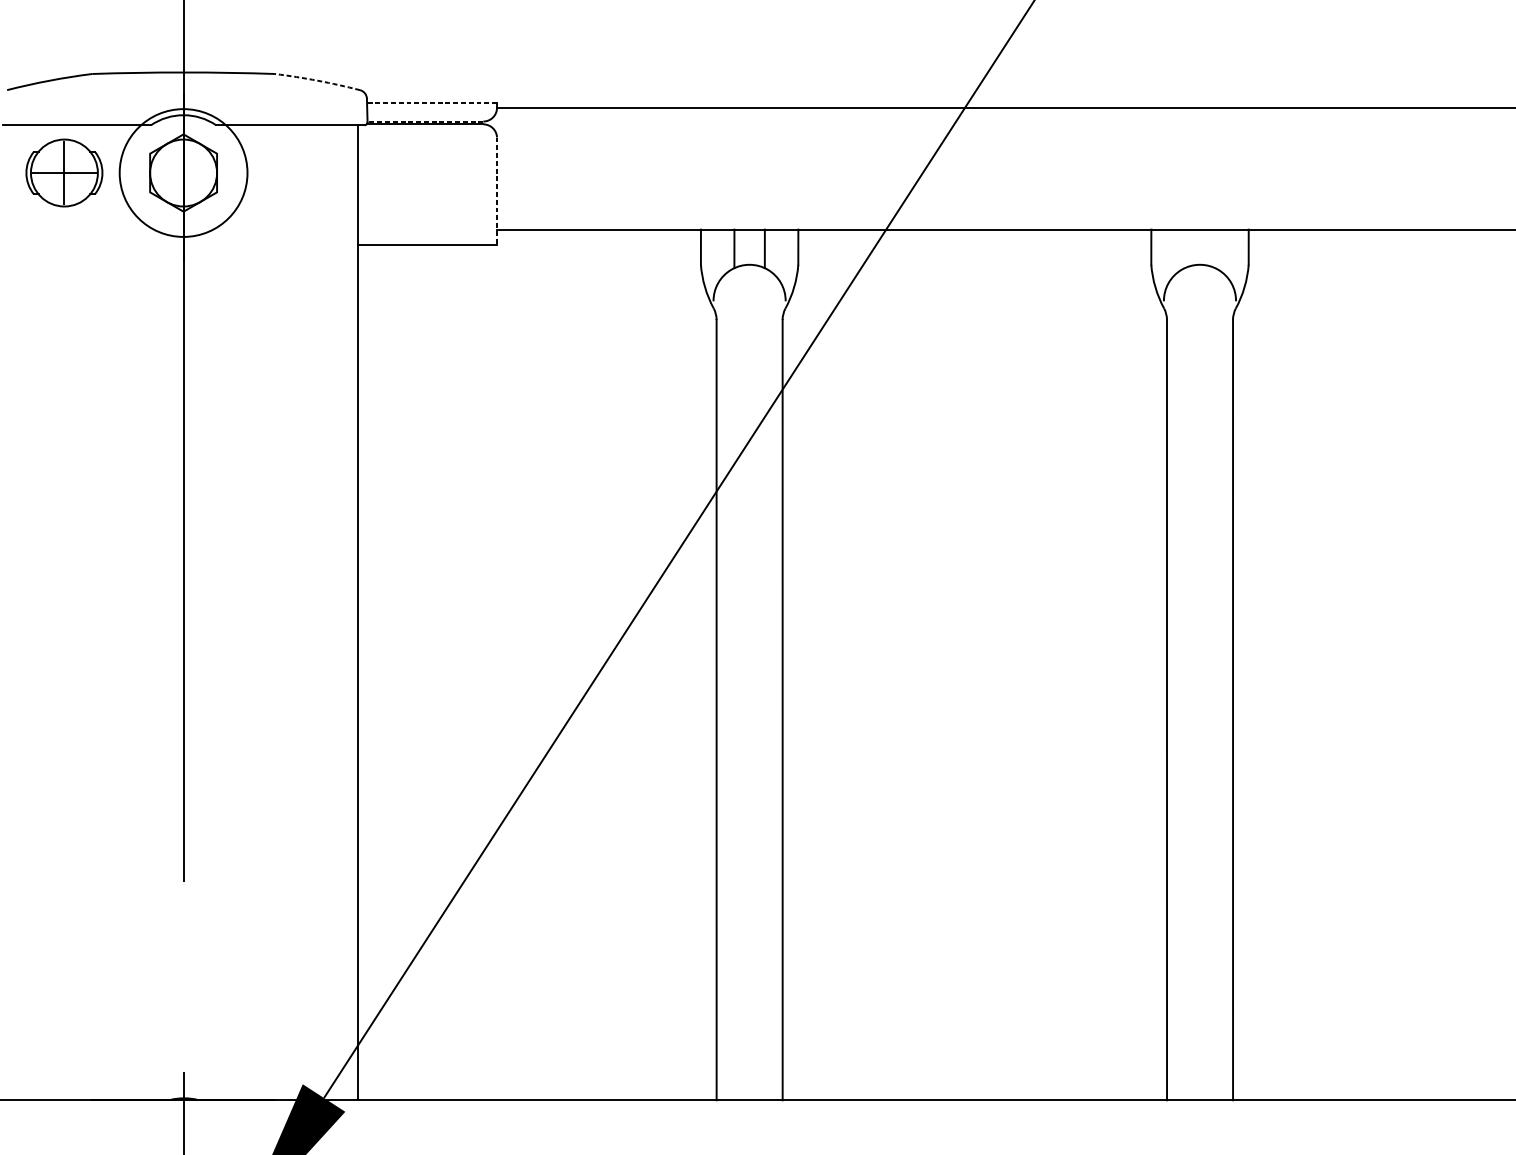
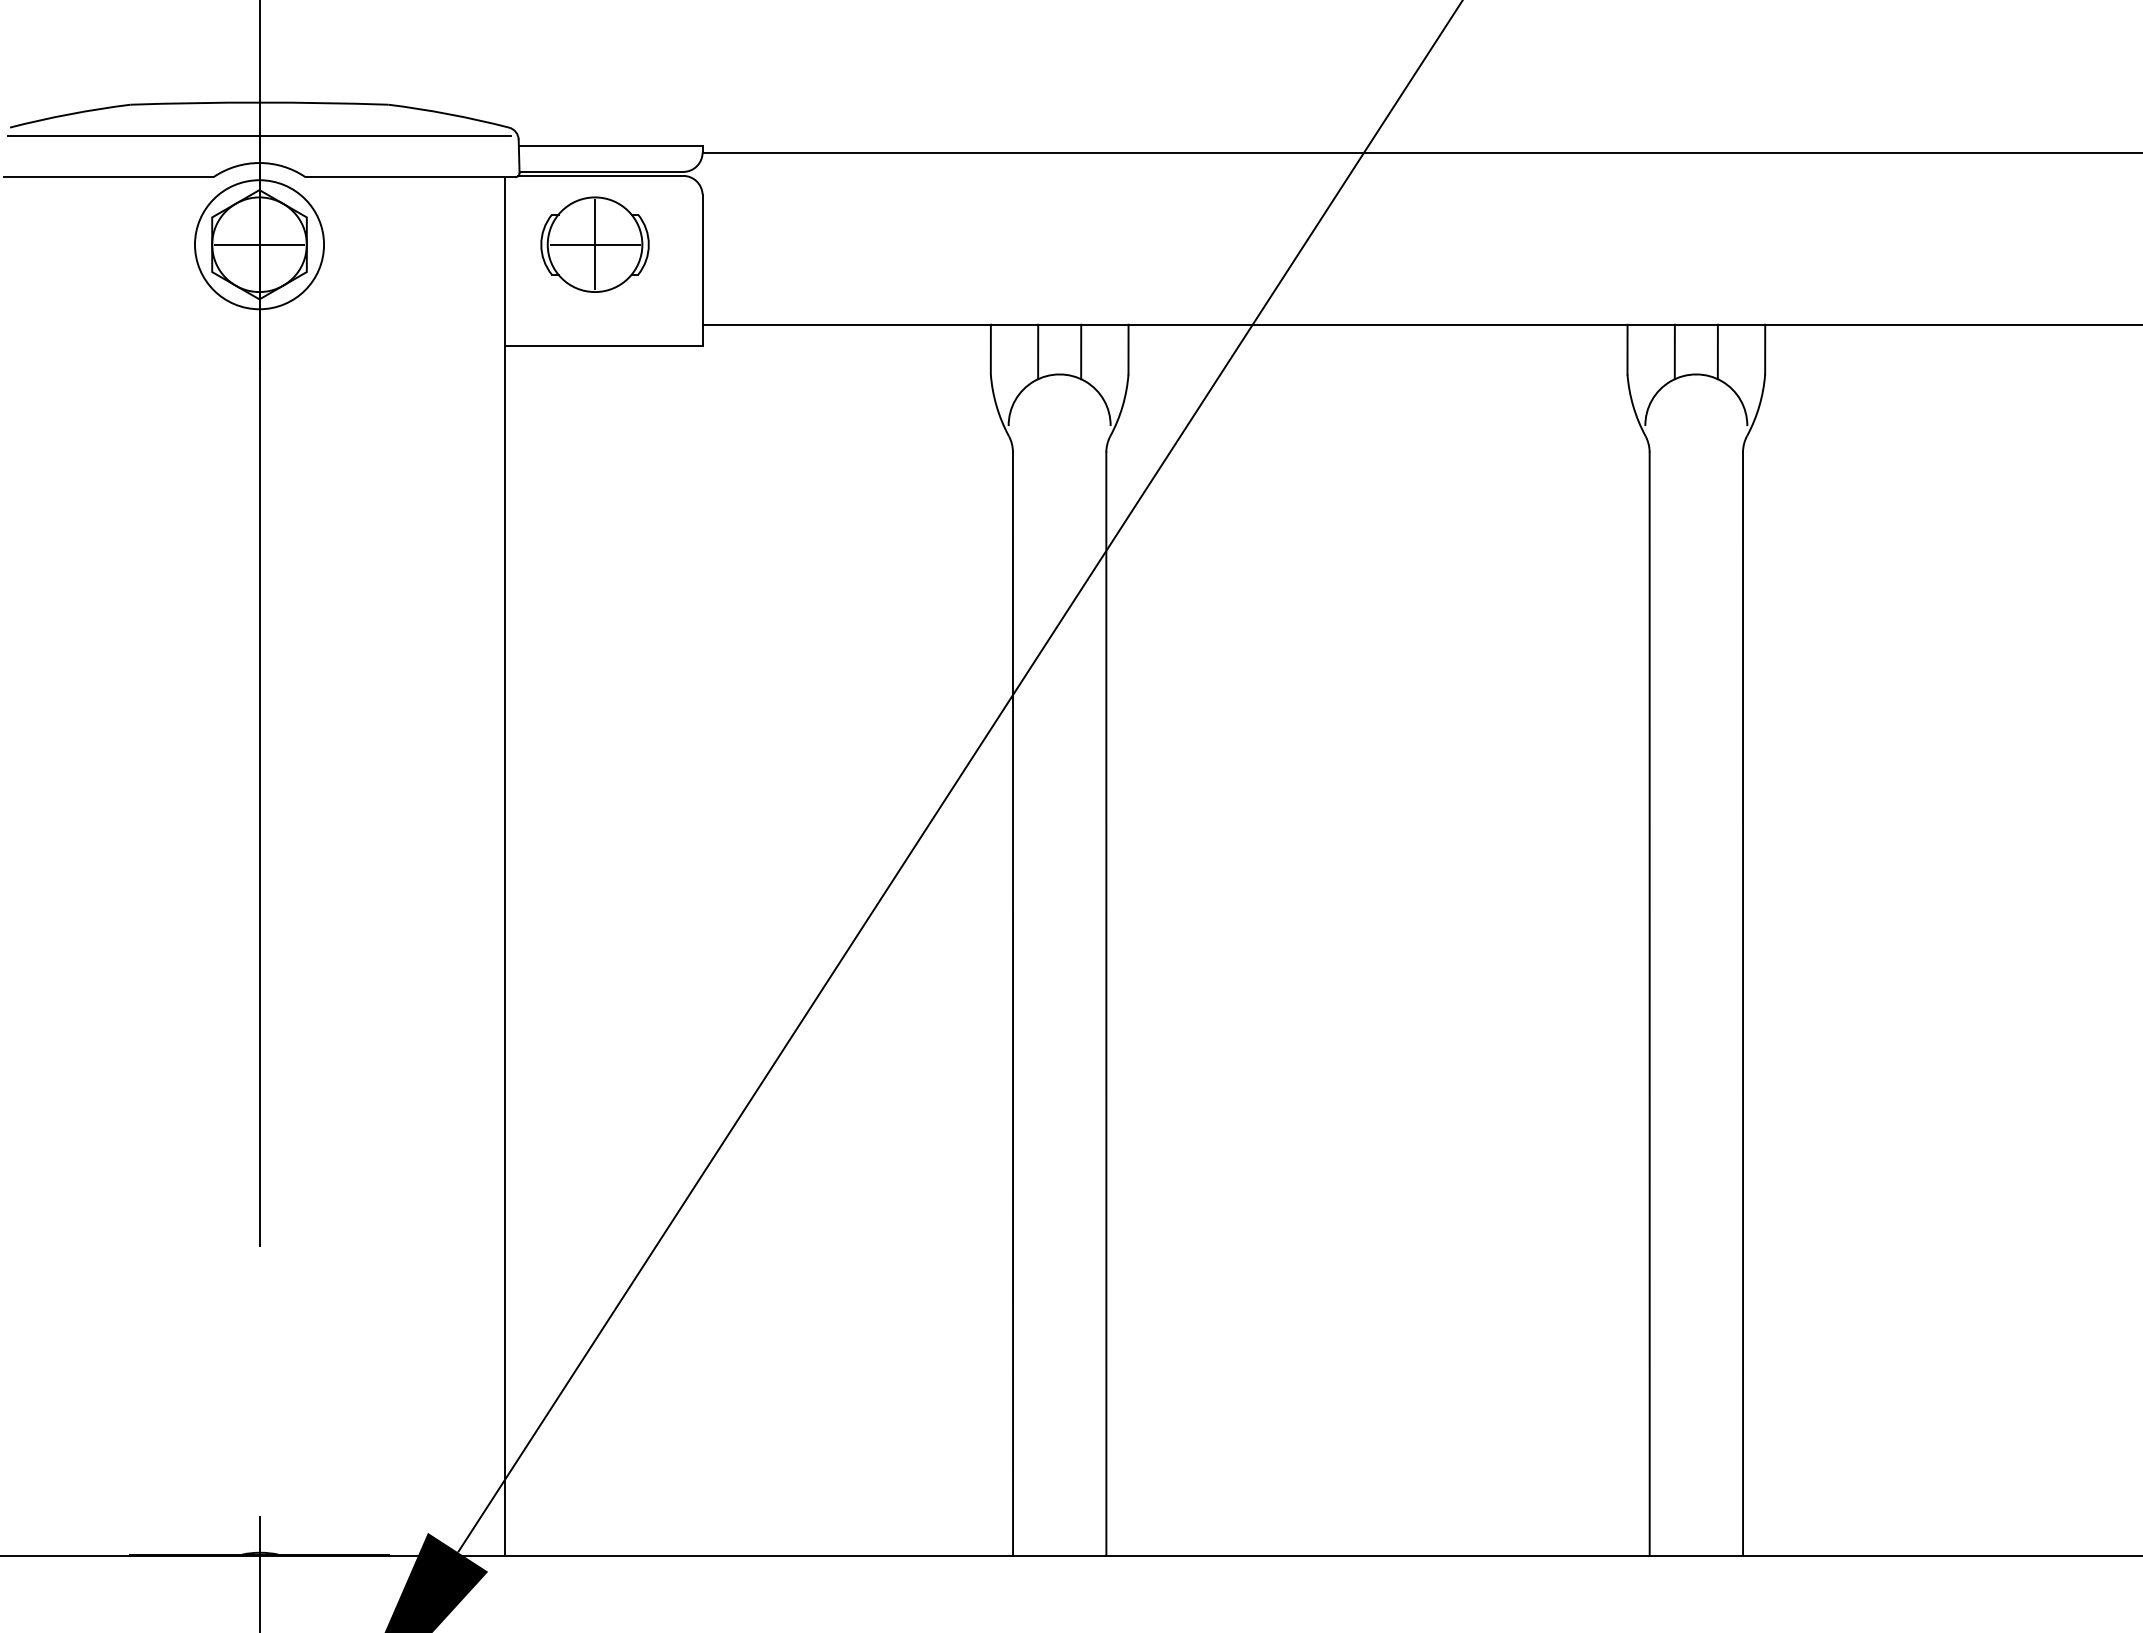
arc: (317, 80) -> (449, 114), dashed -> solid
line: (183, 96) -> (259, 136), added
line: (431, 103) -> (610, 146), dashed -> solid
line: (425, 121) -> (601, 171), dashed -> solid
part: (64, 172) -> (594, 244), moved
circle: (183, 172) -> (259, 244), size x0.71
line: (183, 172) -> (259, 244), added
line: (496, 191) -> (702, 270), dashed -> solid
line: (1184, 248) -> (1674, 351), added
line: (1214, 248) -> (1717, 351), added

